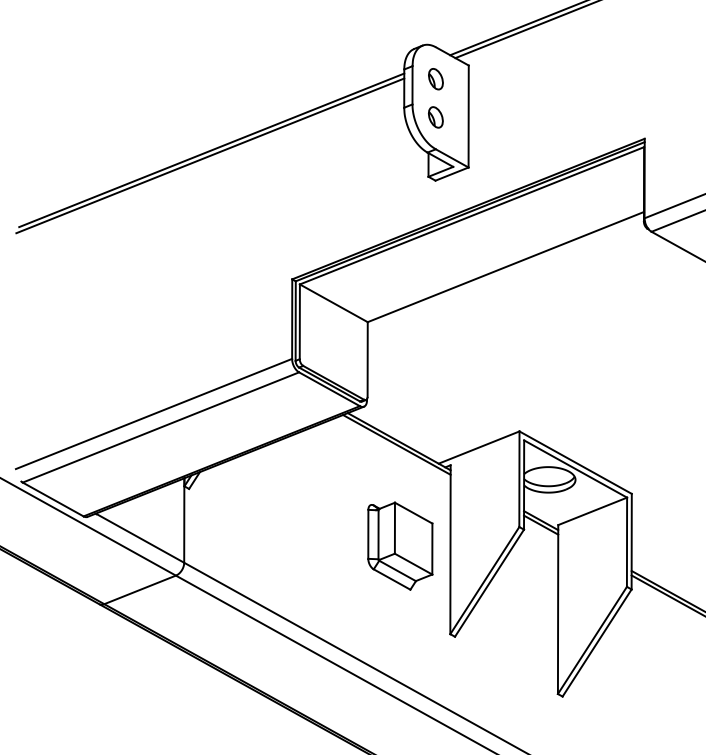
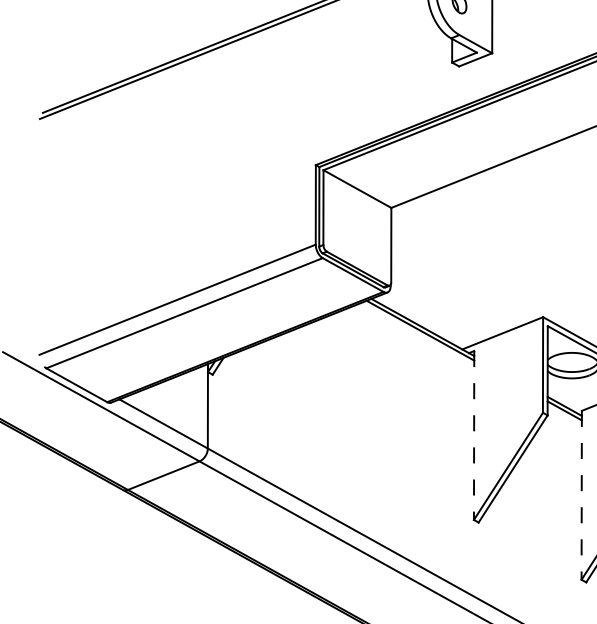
part: (400, 545) -> (424, 431), removed
line: (450, 550) -> (474, 436), solid -> dashed
line: (558, 610) -> (582, 496), solid -> dashed

